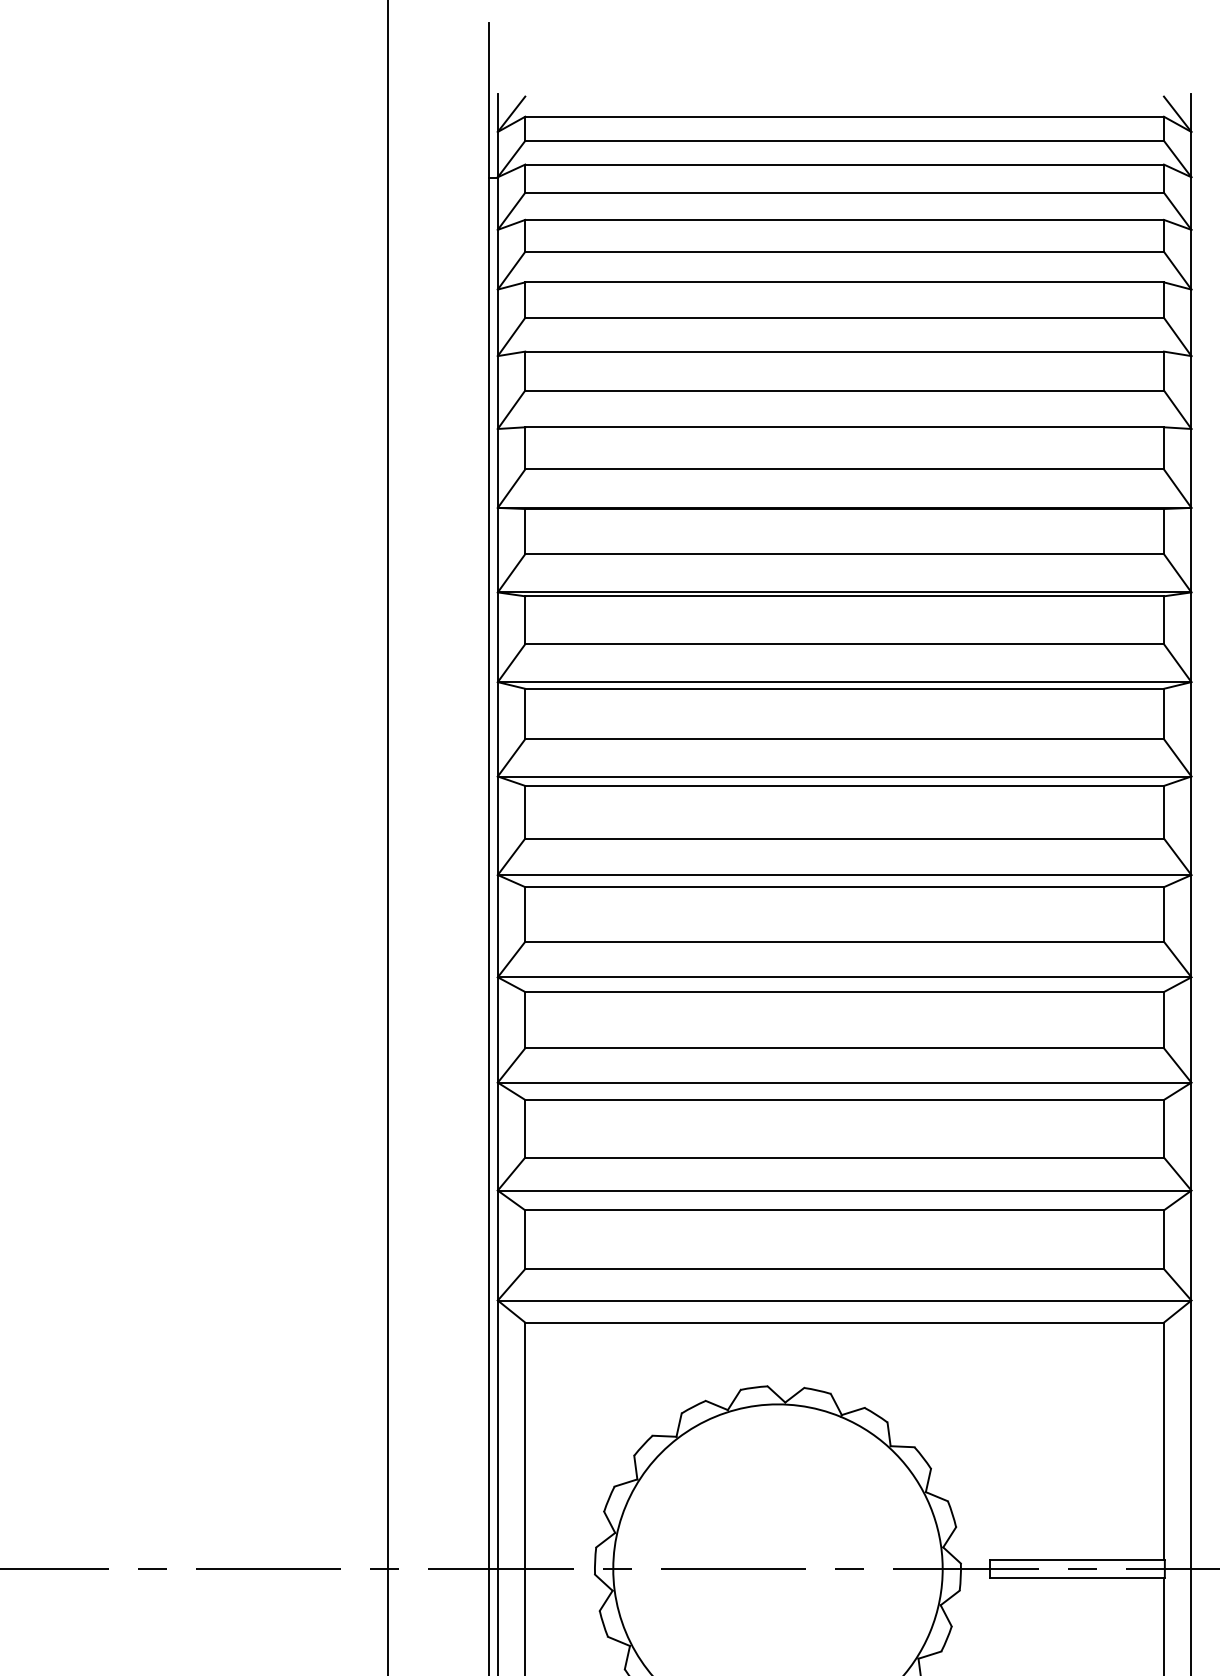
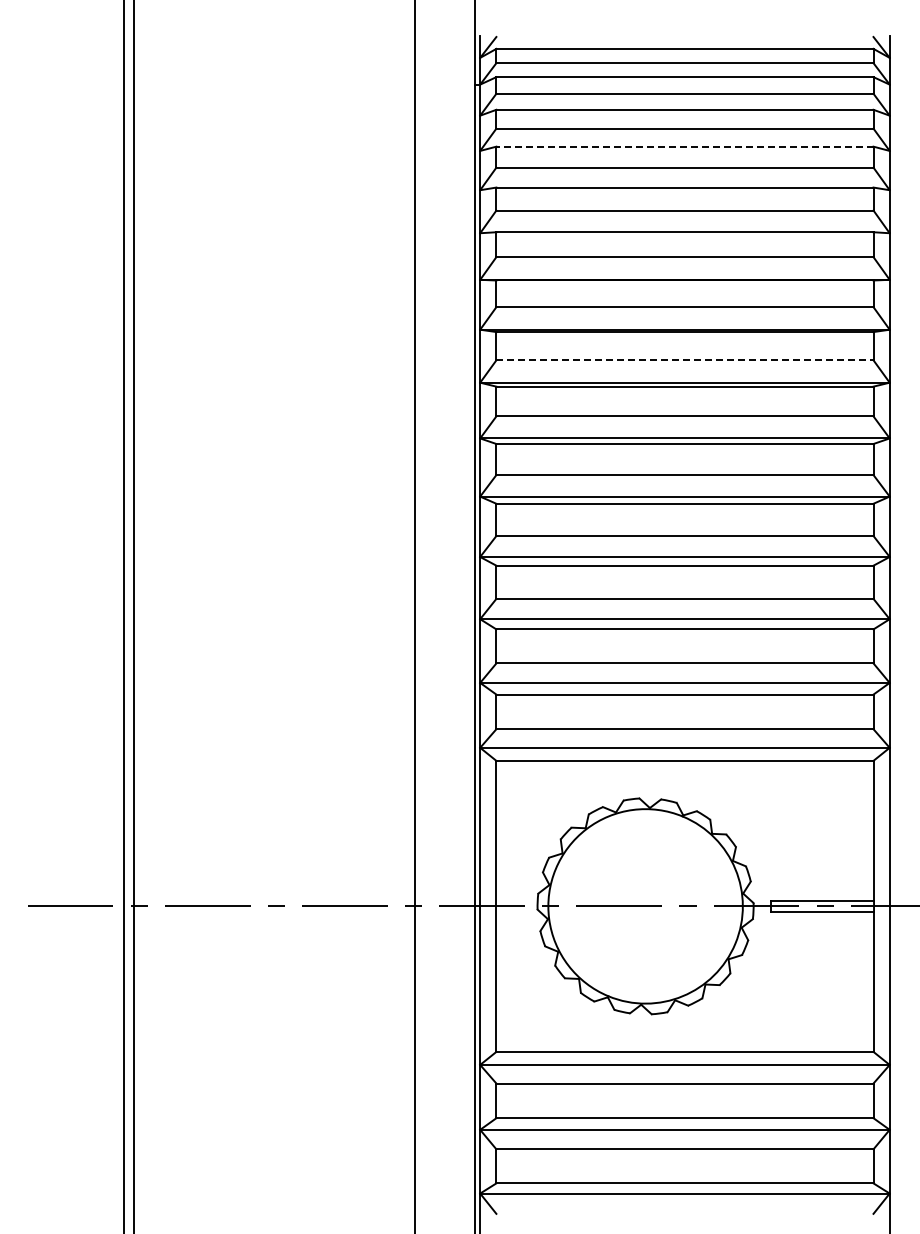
line: (843, 282) -> (684, 146), solid -> dashed
line: (843, 644) -> (684, 360), solid -> dashed

